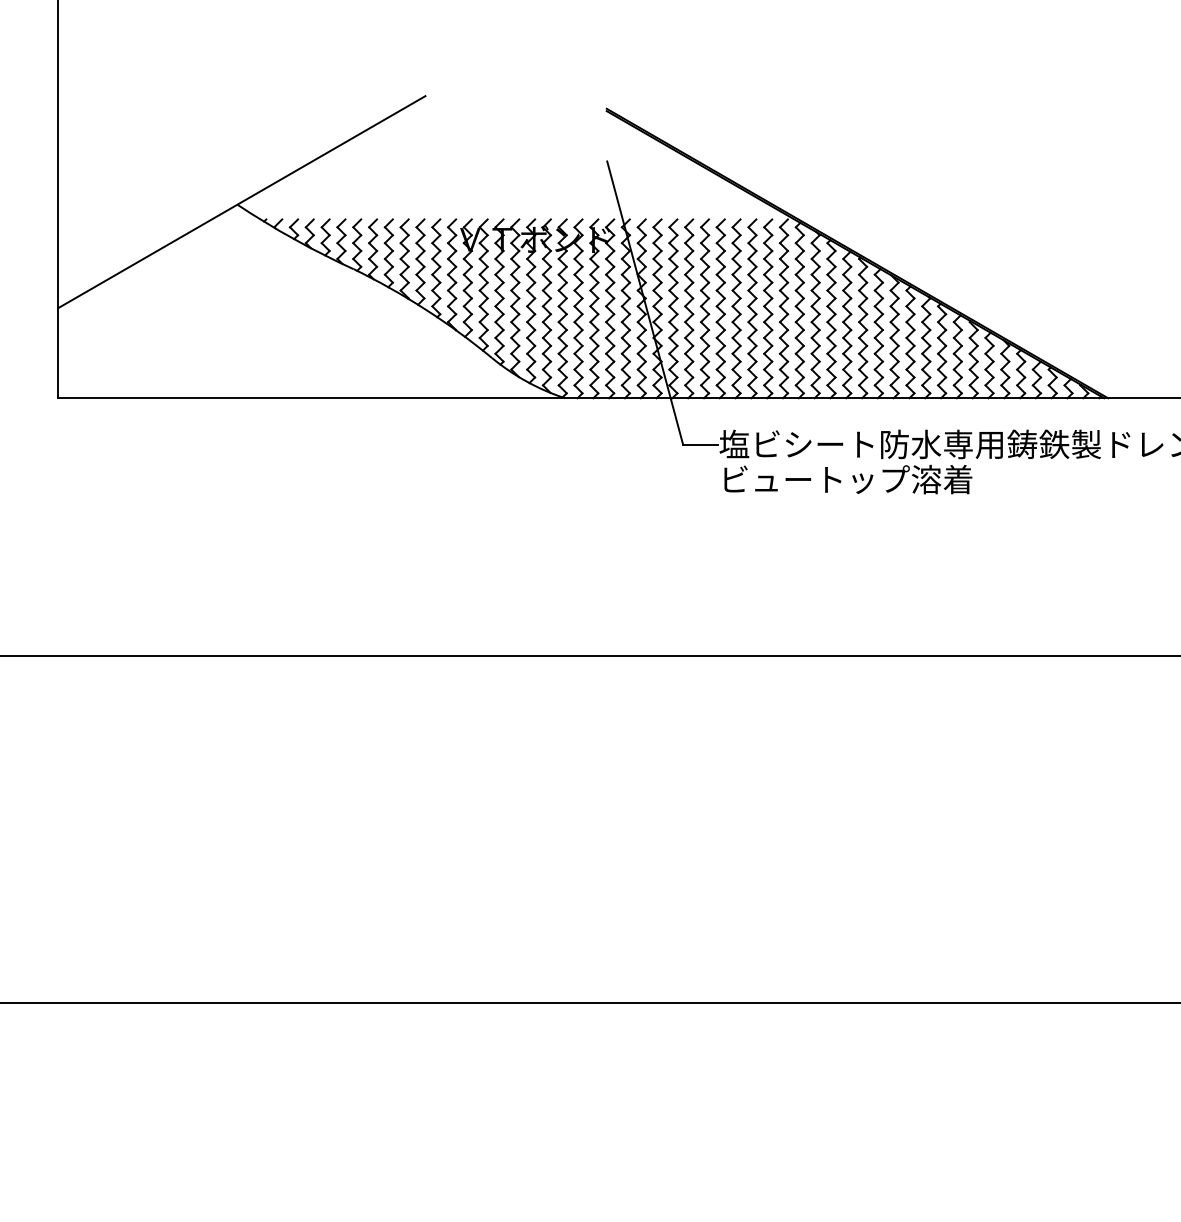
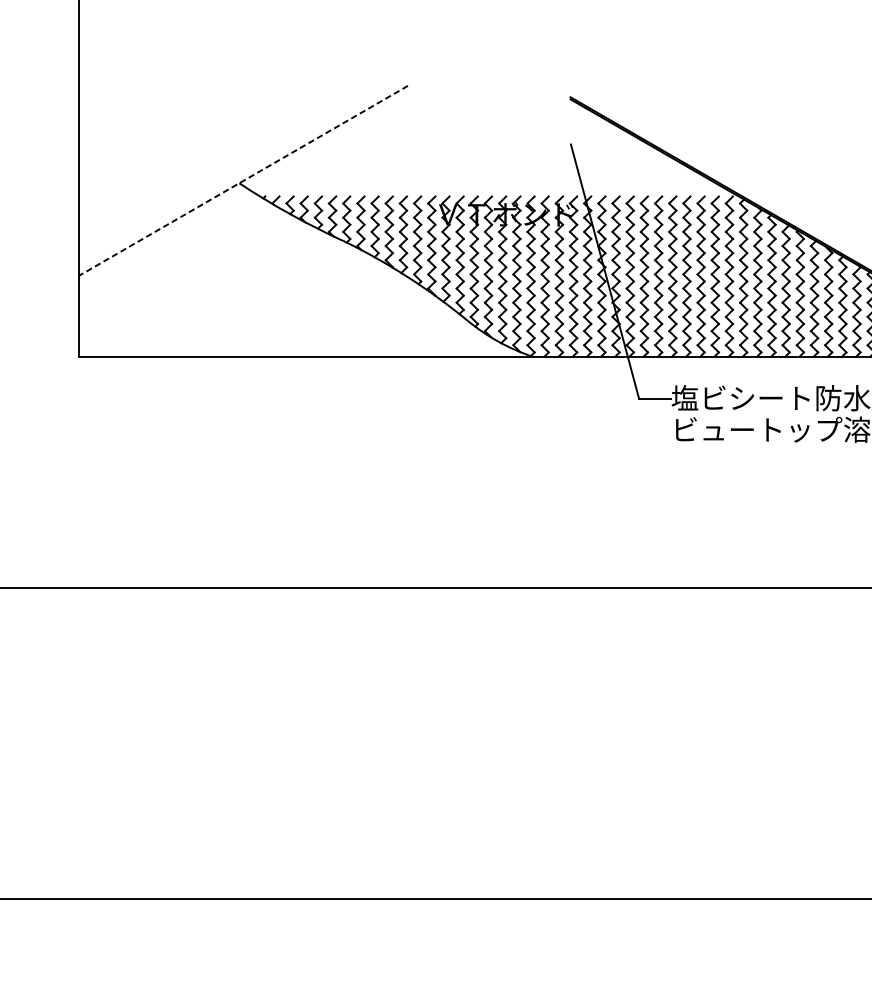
line: (241, 202) -> (242, 181), solid -> dashed

